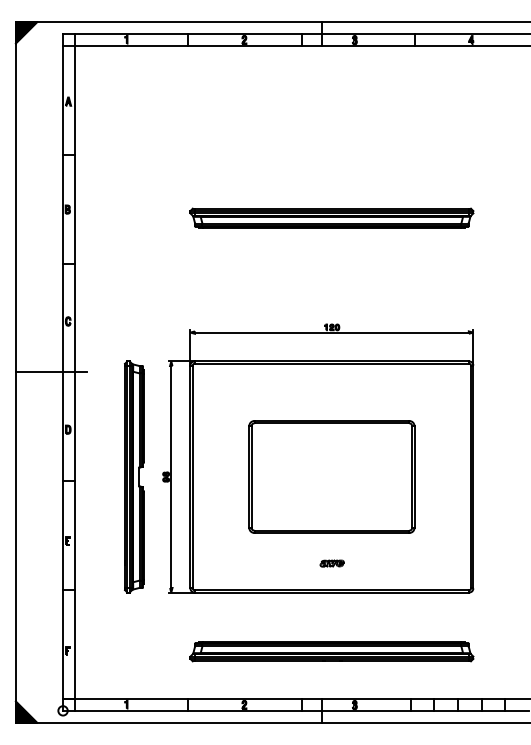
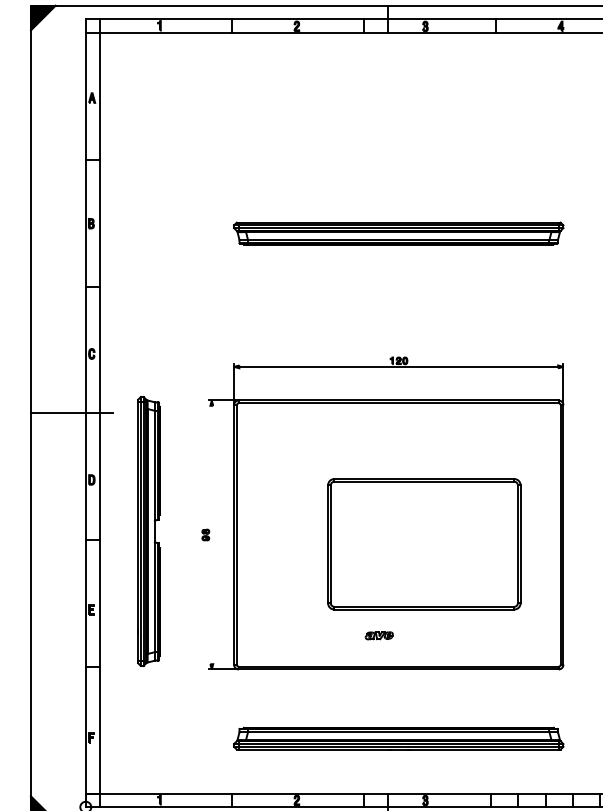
part: (134, 476) -> (149, 530), moved
line: (171, 476) -> (212, 534), removed
part: (331, 476) -> (423, 543), moved
part: (331, 563) -> (378, 635), moved

